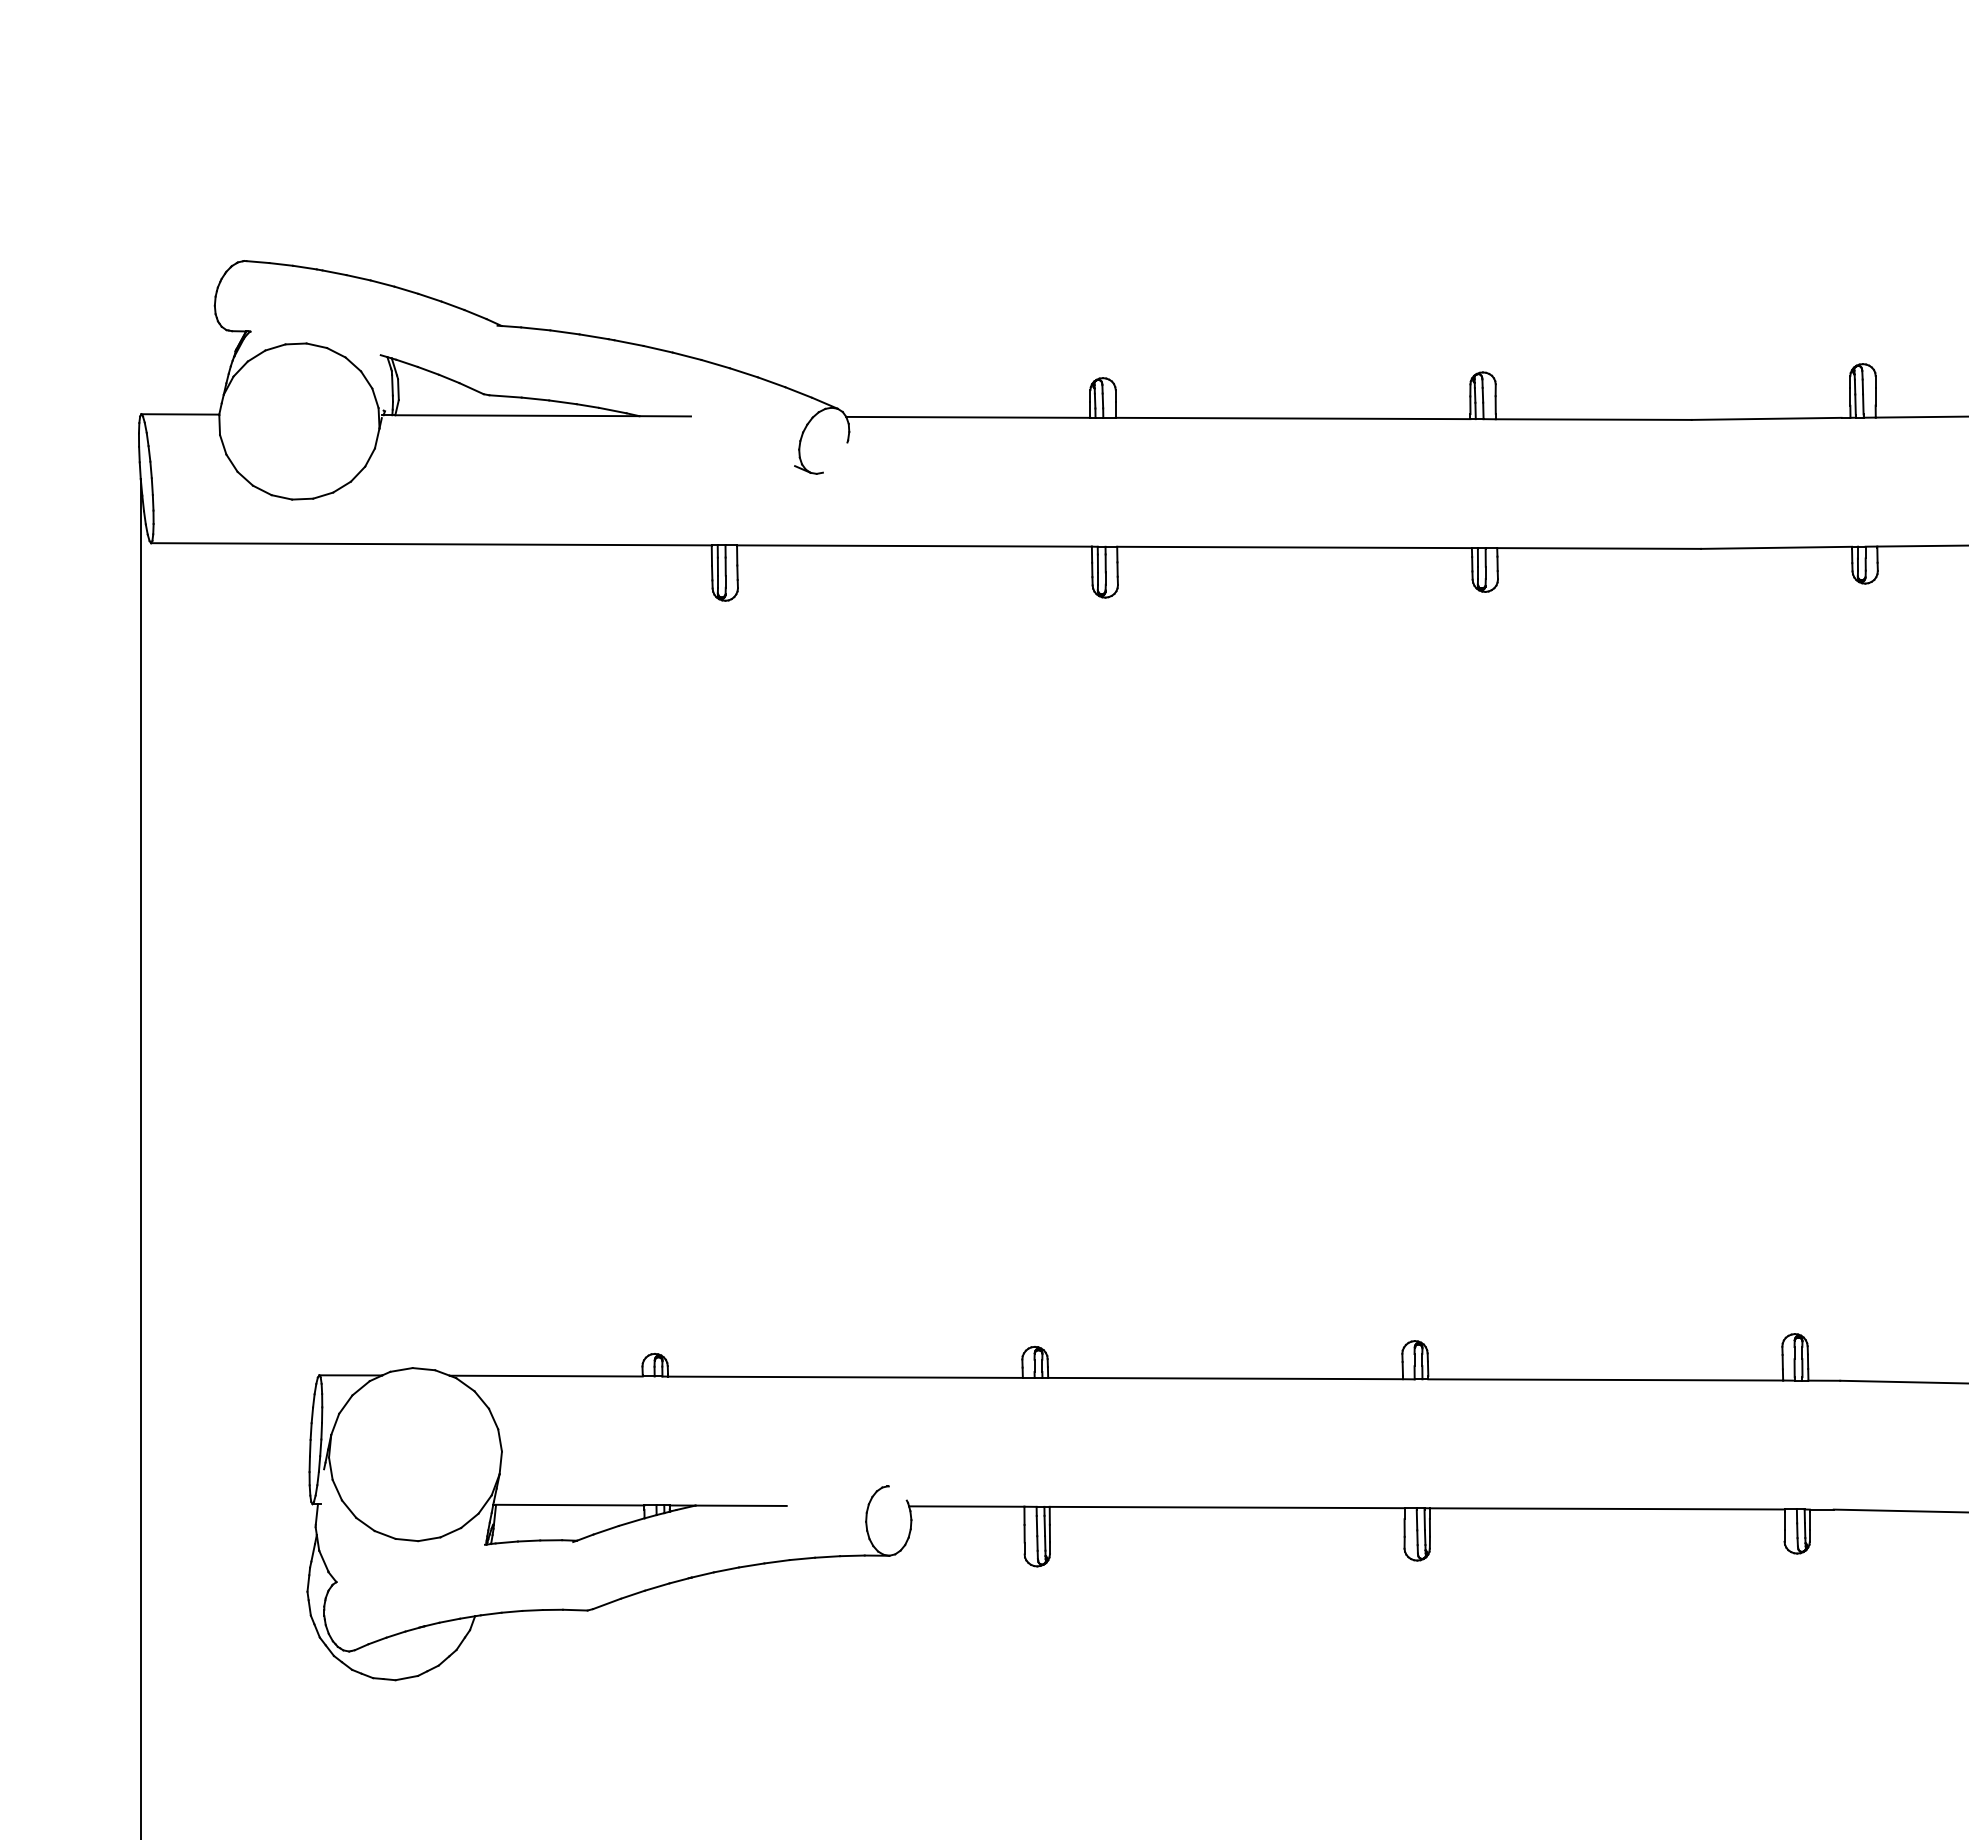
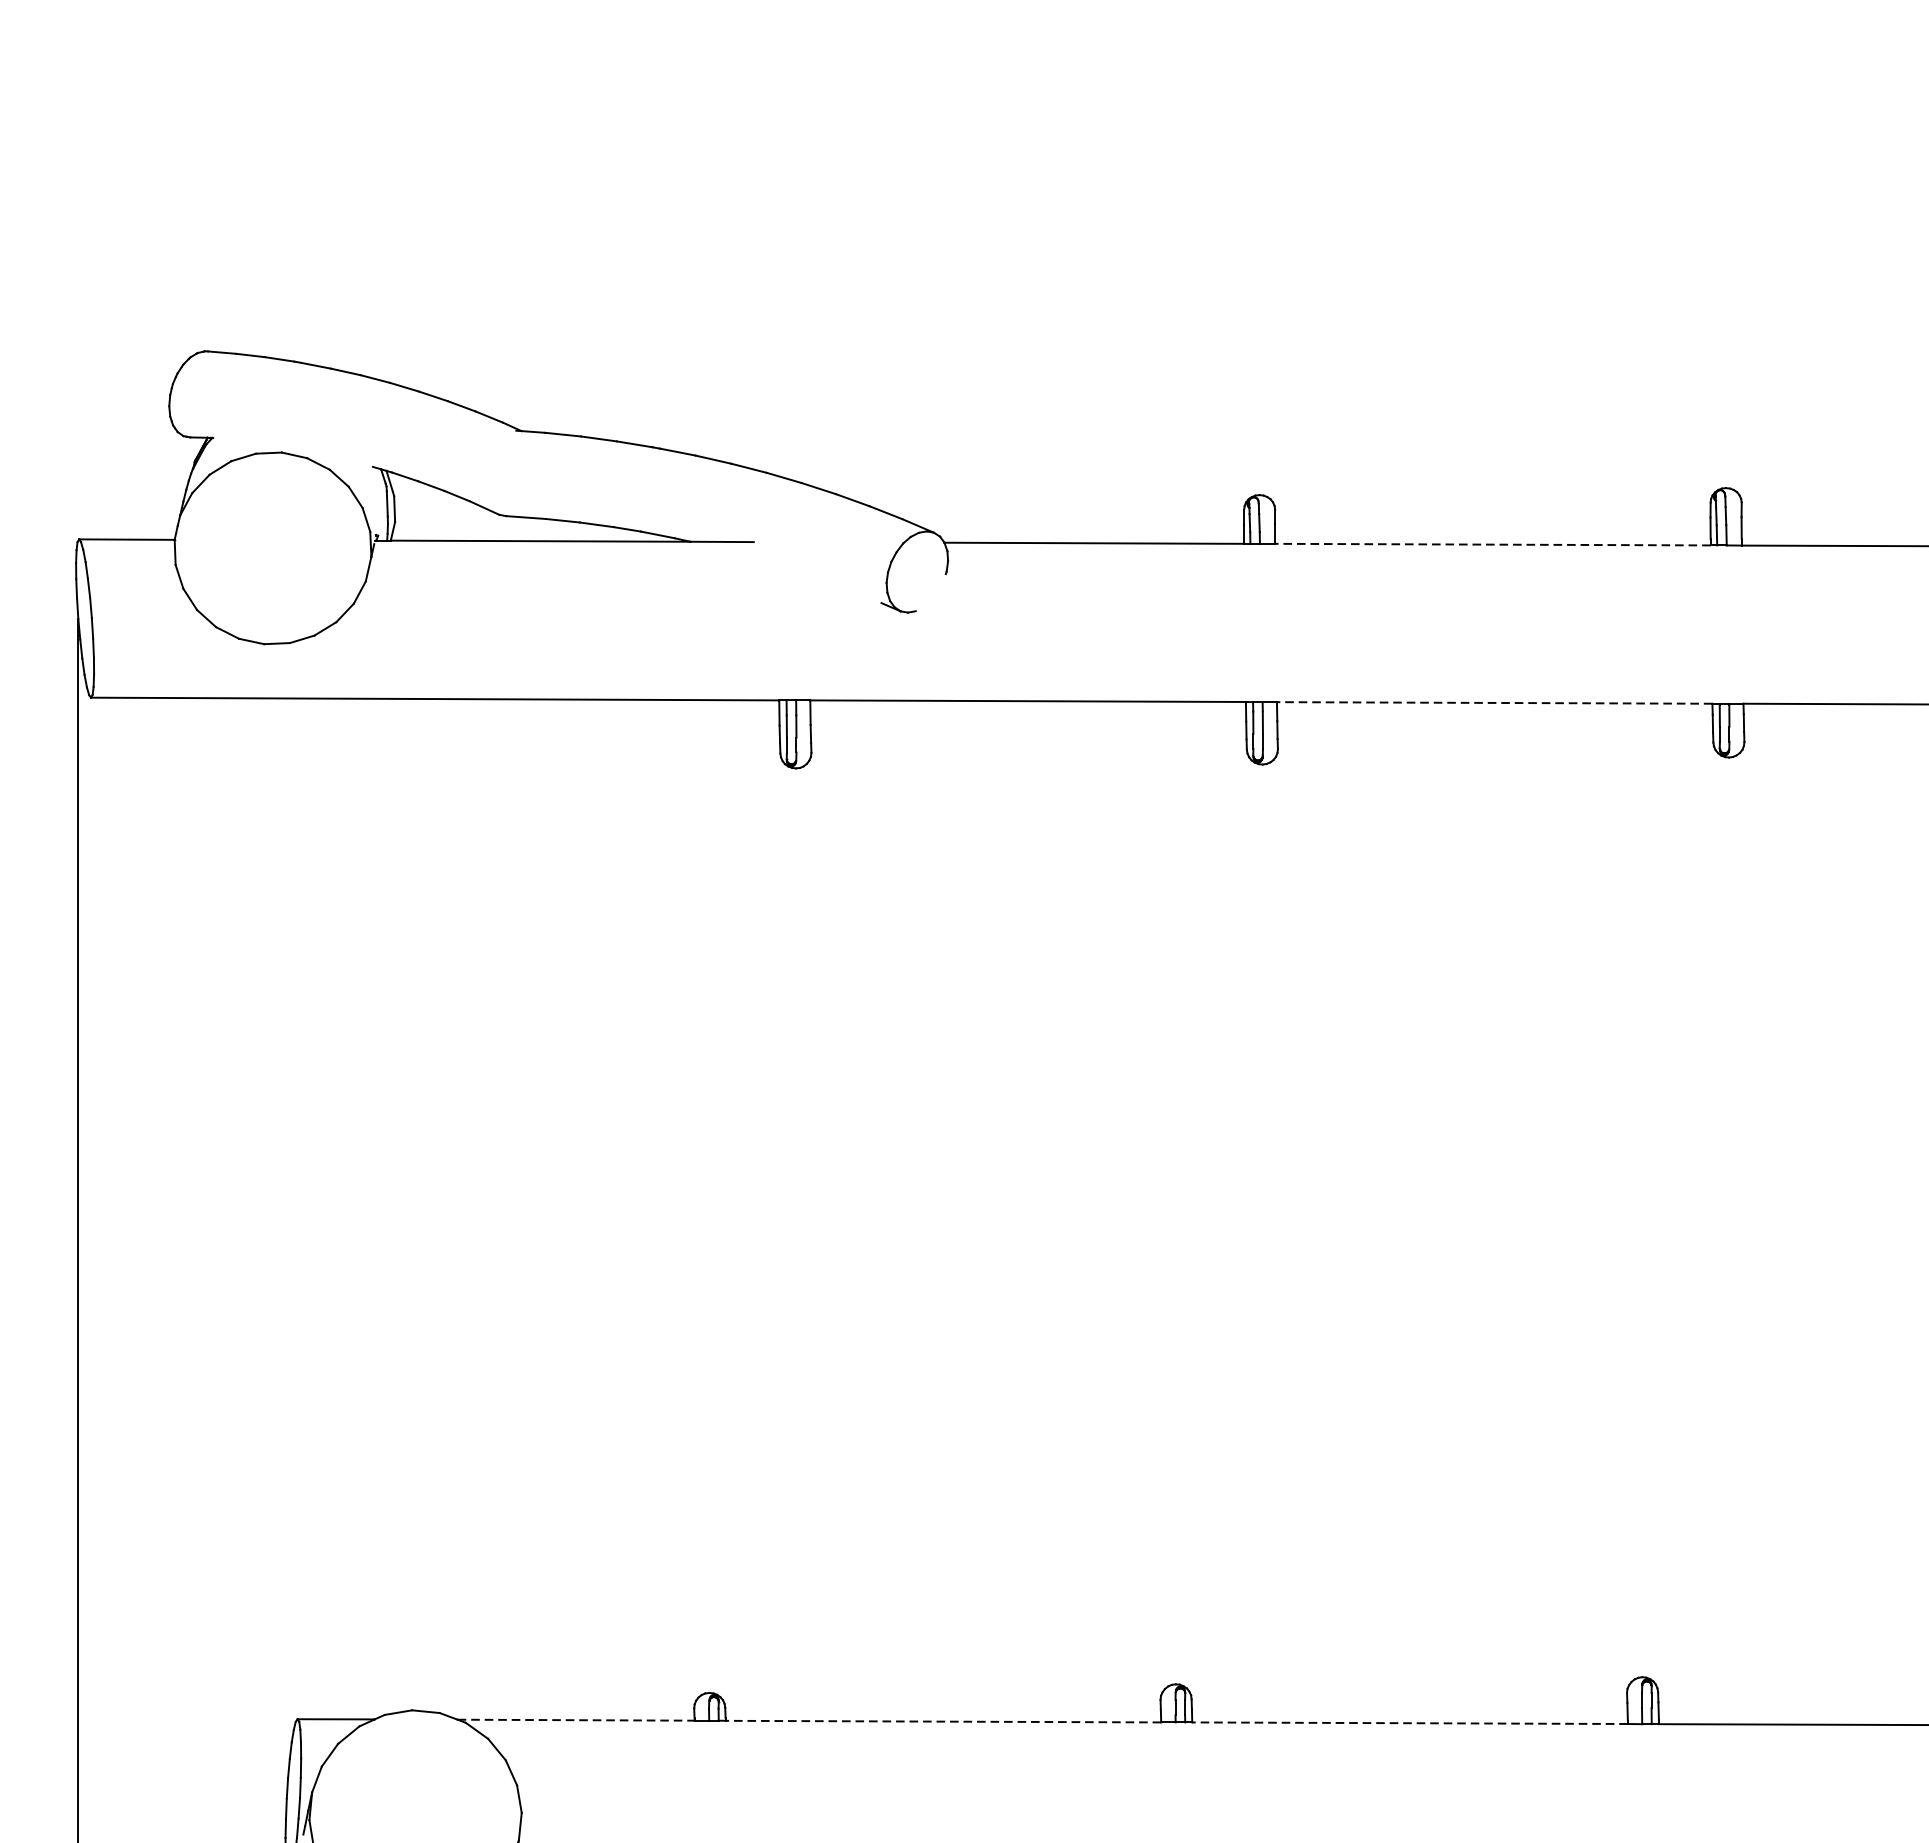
line: (1292, 418) -> (1492, 544), solid -> dashed
line: (1294, 547) -> (1494, 702), solid -> dashed
line: (546, 1376) -> (576, 1720), solid -> dashed
line: (844, 1377) -> (942, 1721), solid -> dashed
line: (1225, 1378) -> (1409, 1723), solid -> dashed

